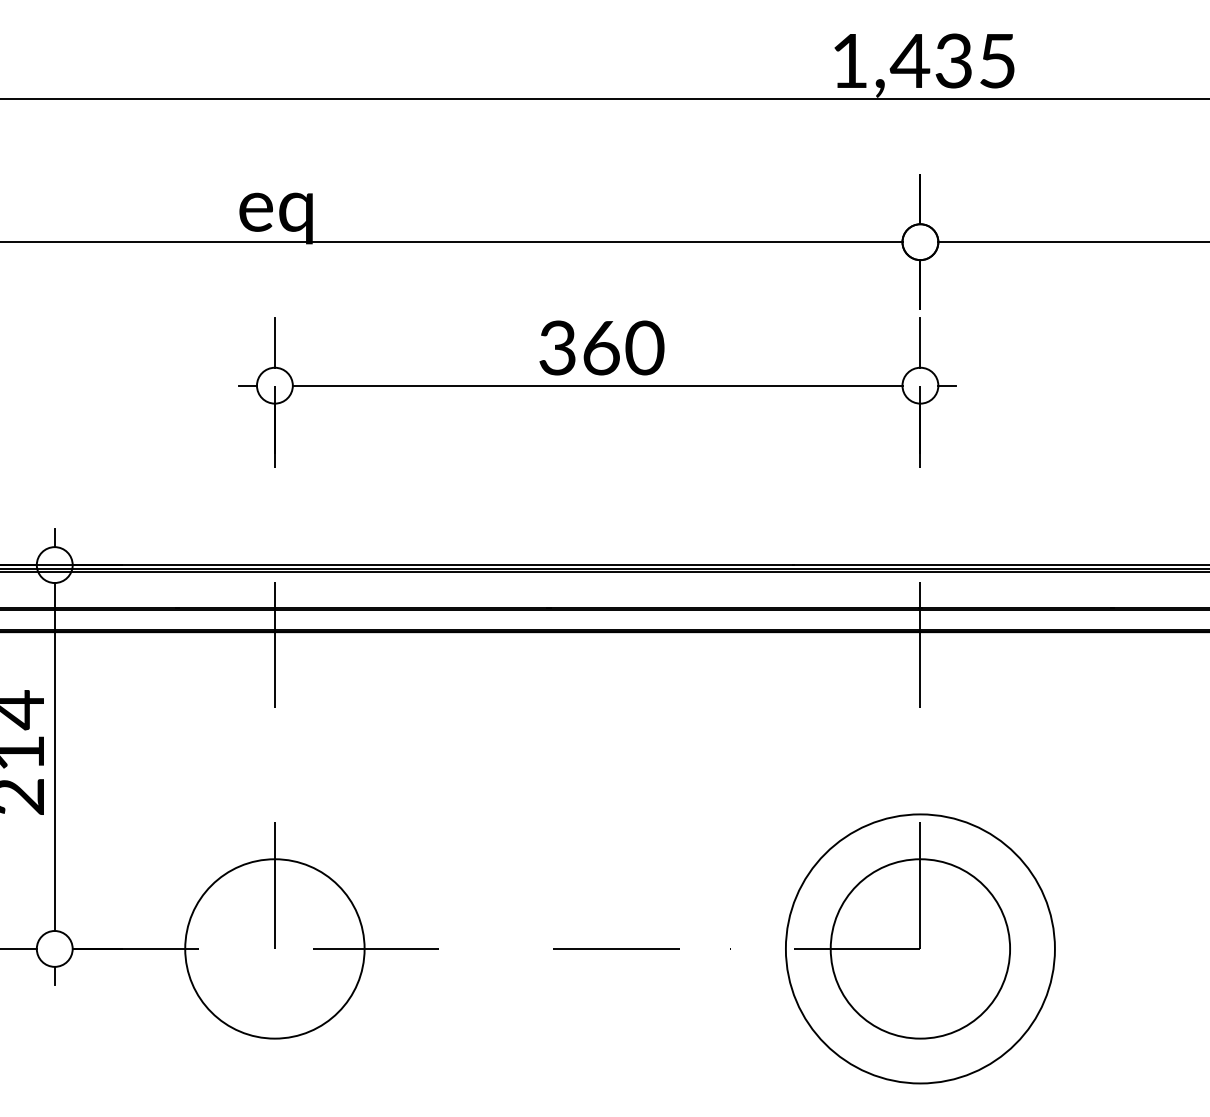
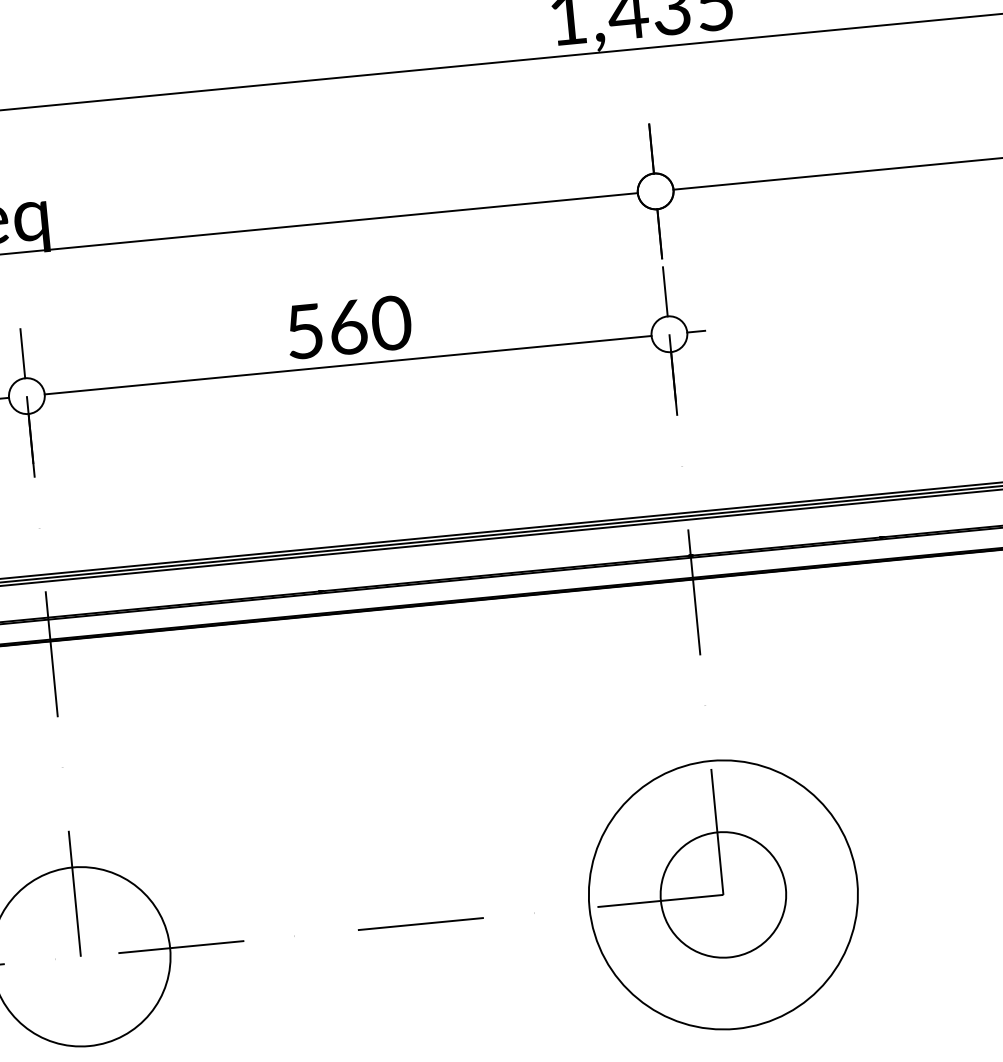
text: (557, 347) -> (304, 331), 360 -> 560
circle: (920, 948) -> (723, 894), size x0.7

